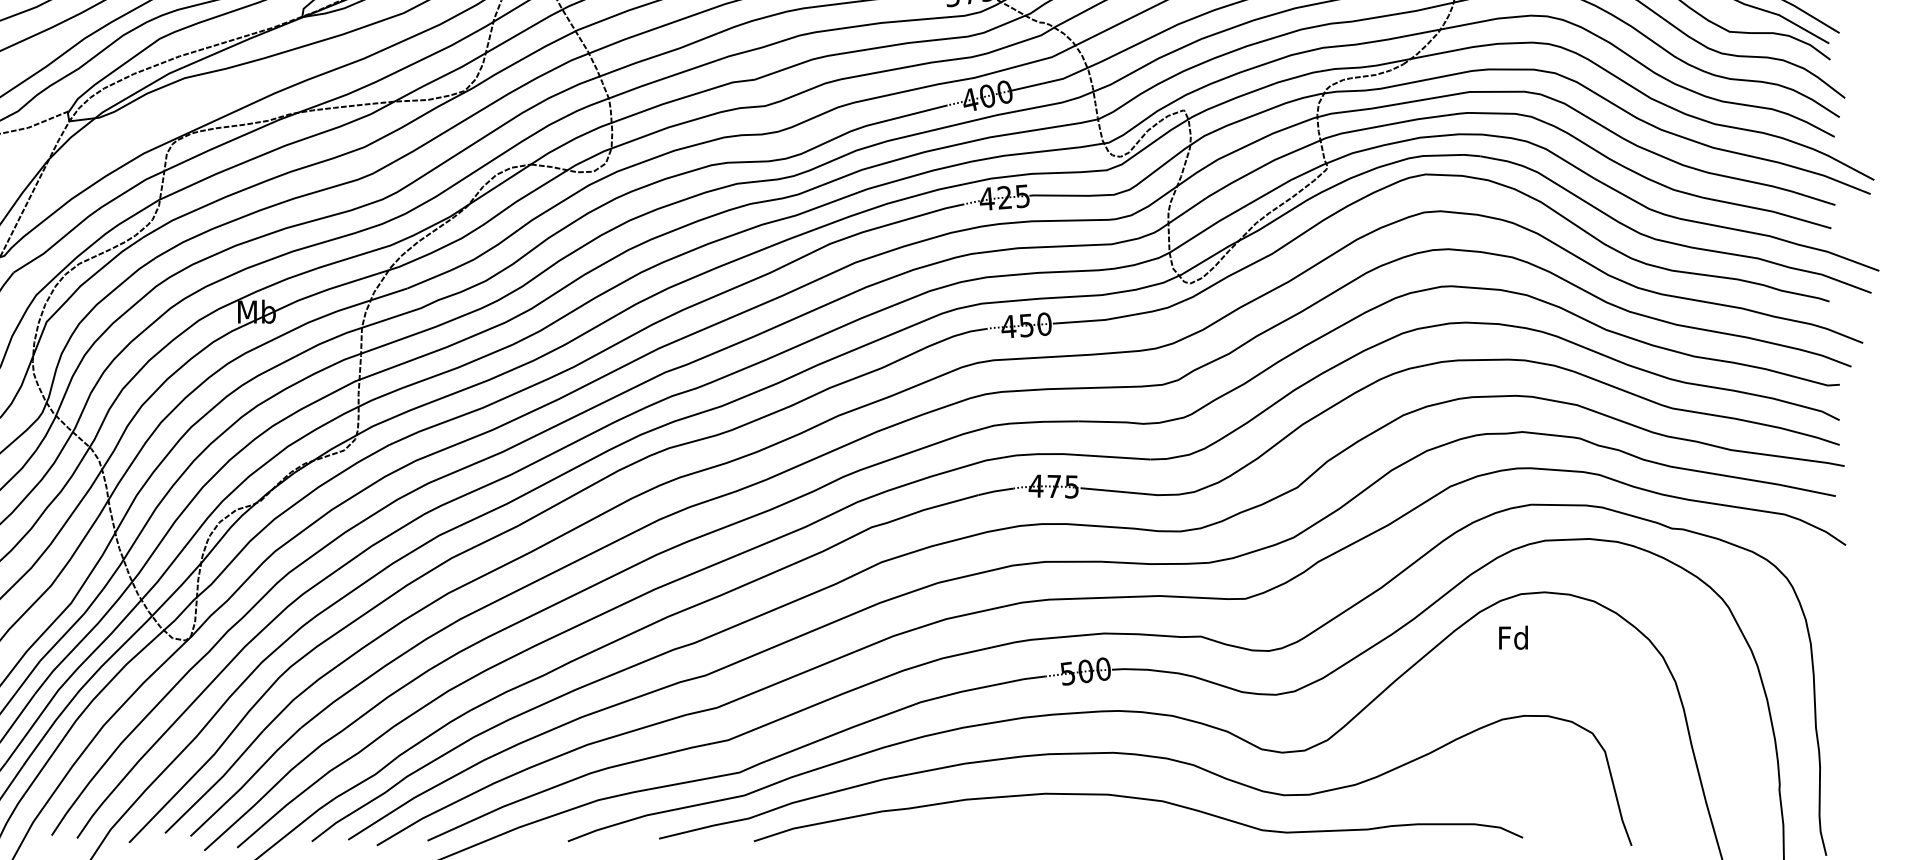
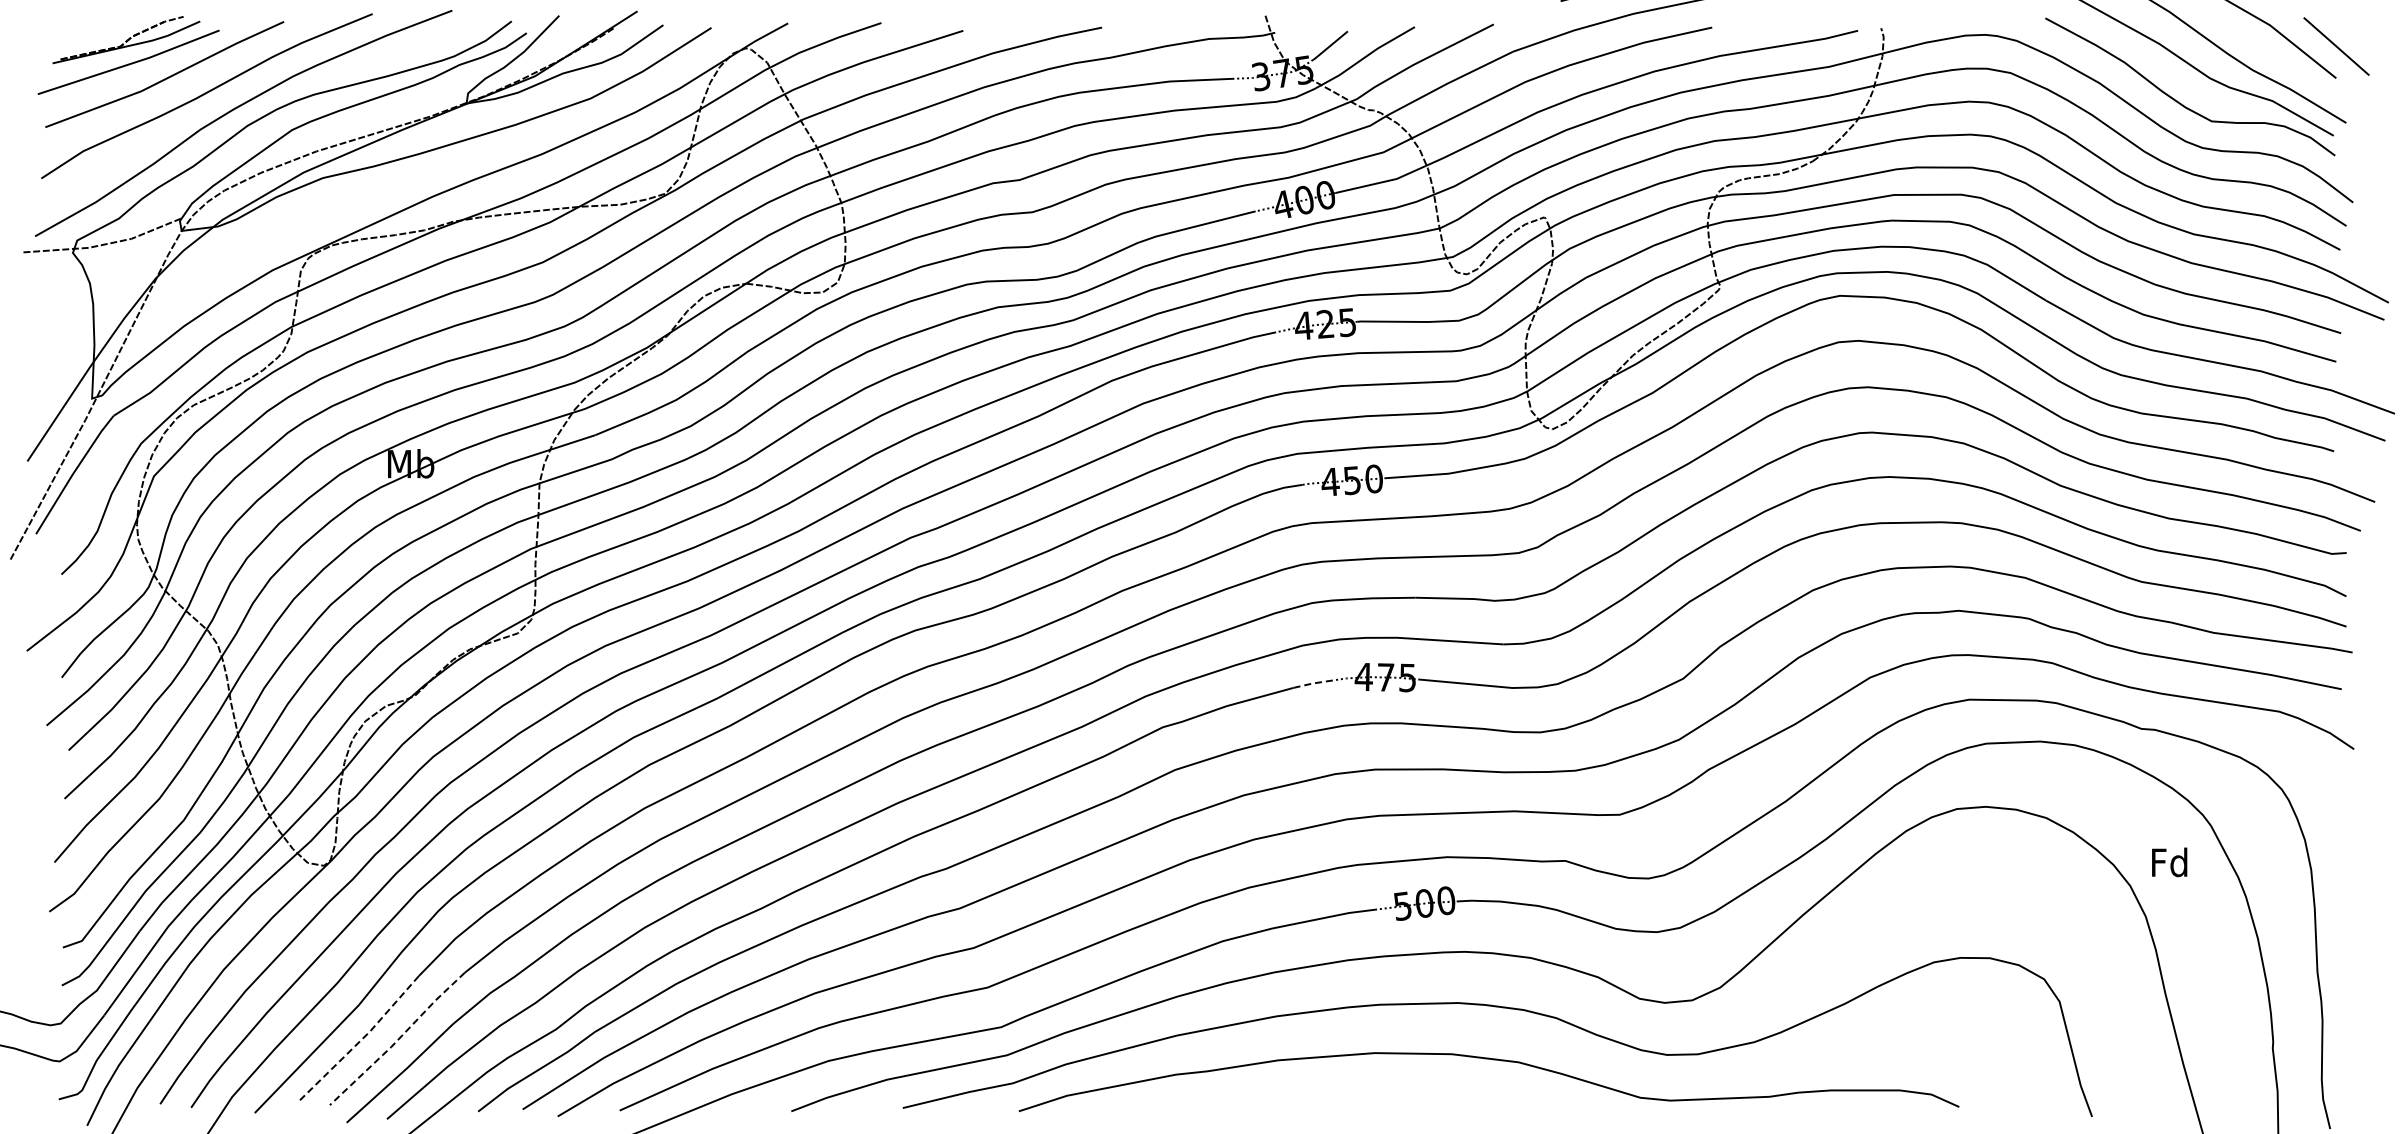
line: (995, 491) -> (1314, 683), solid -> dashed
text: (1513, 637) -> (2169, 862), moved
line: (246, 782) -> (398, 1039), solid -> dashed
line: (215, 783) -> (360, 1040), solid -> dashed

